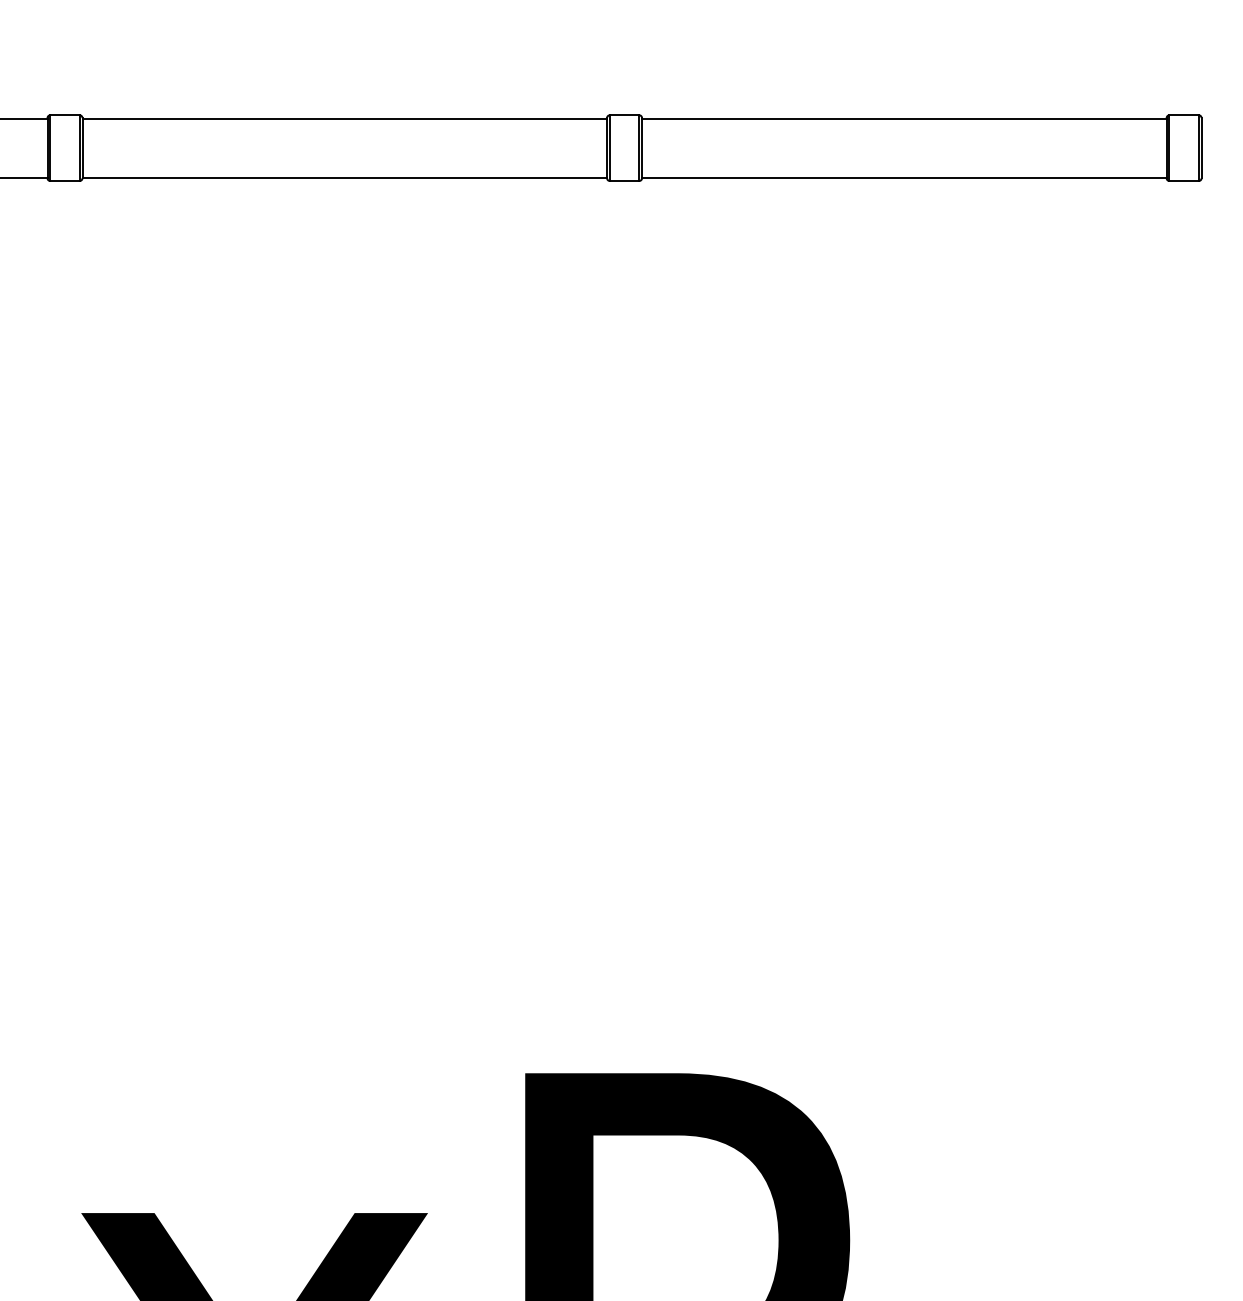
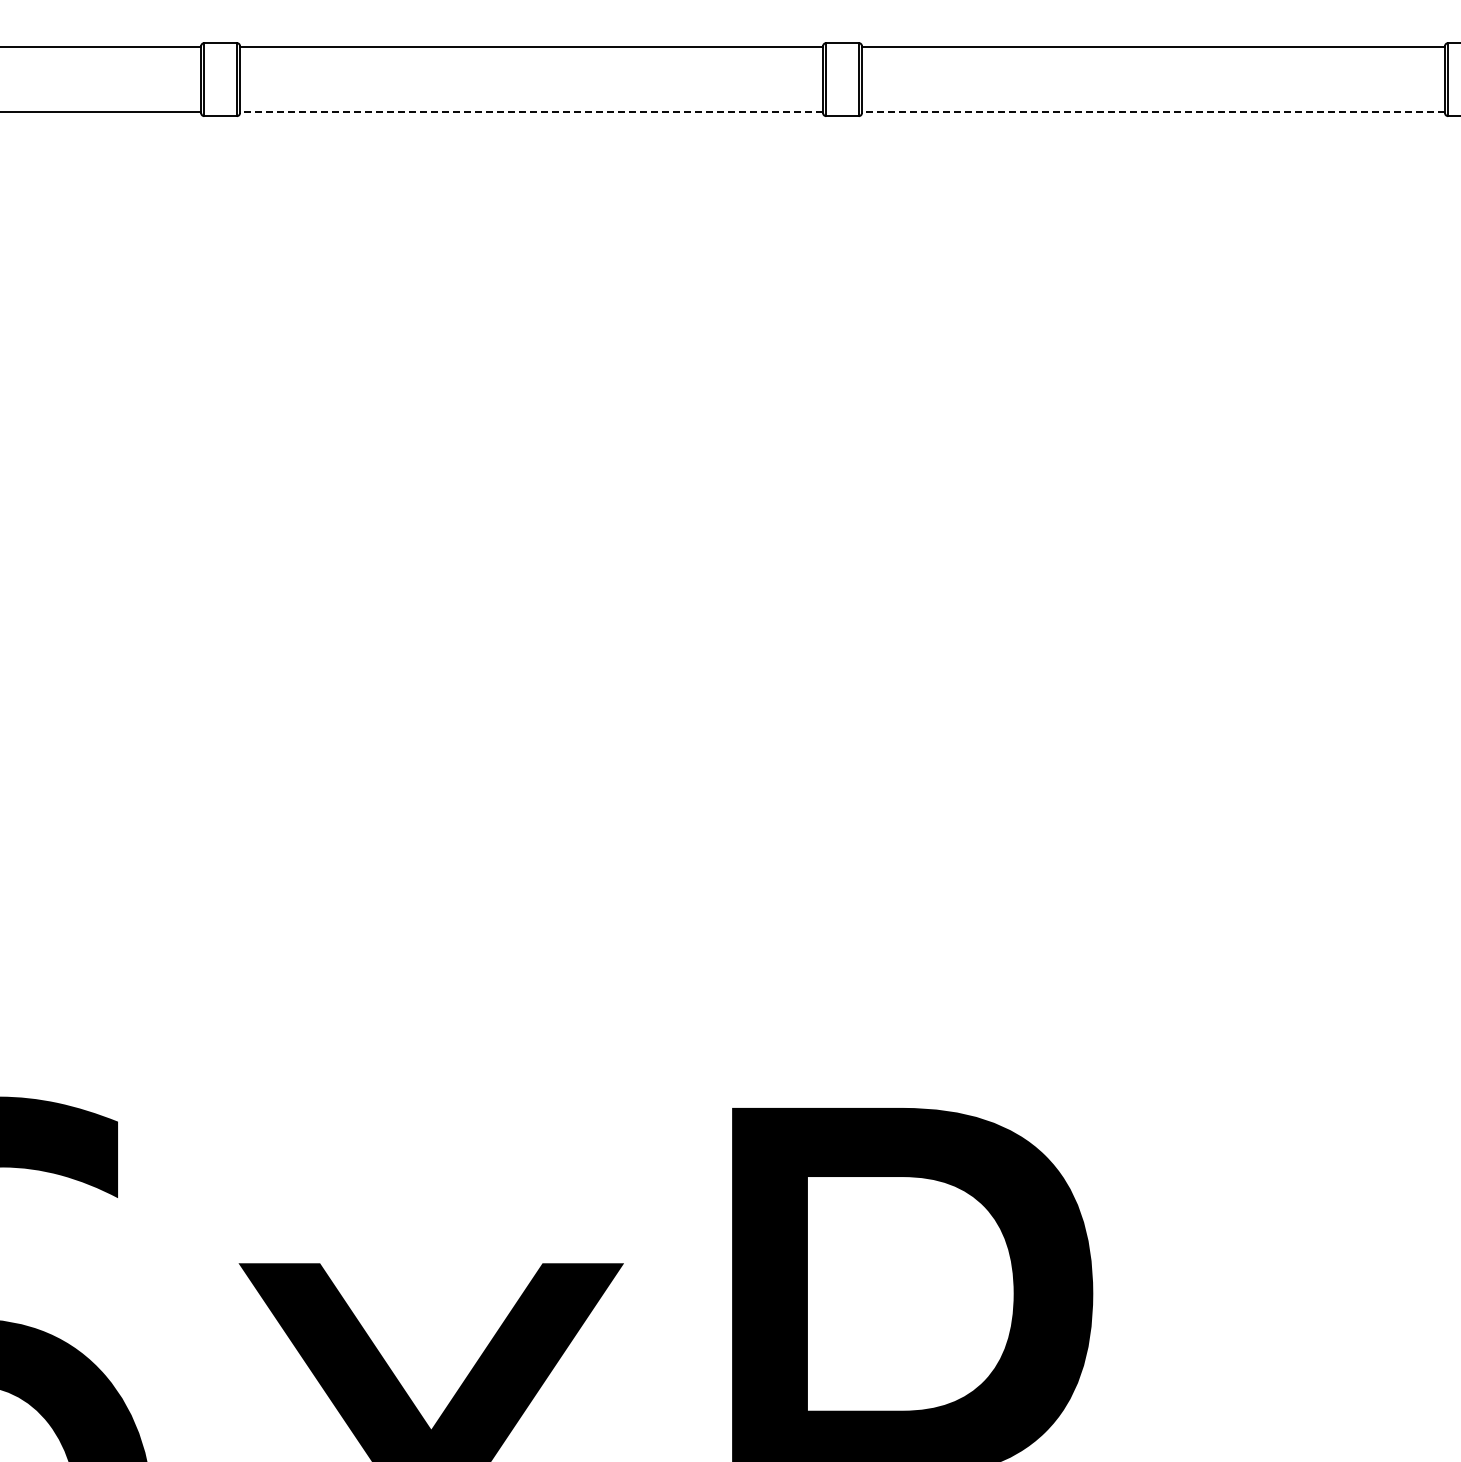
line: (344, 177) -> (531, 112), solid -> dashed
line: (904, 177) -> (1153, 112), solid -> dashed

